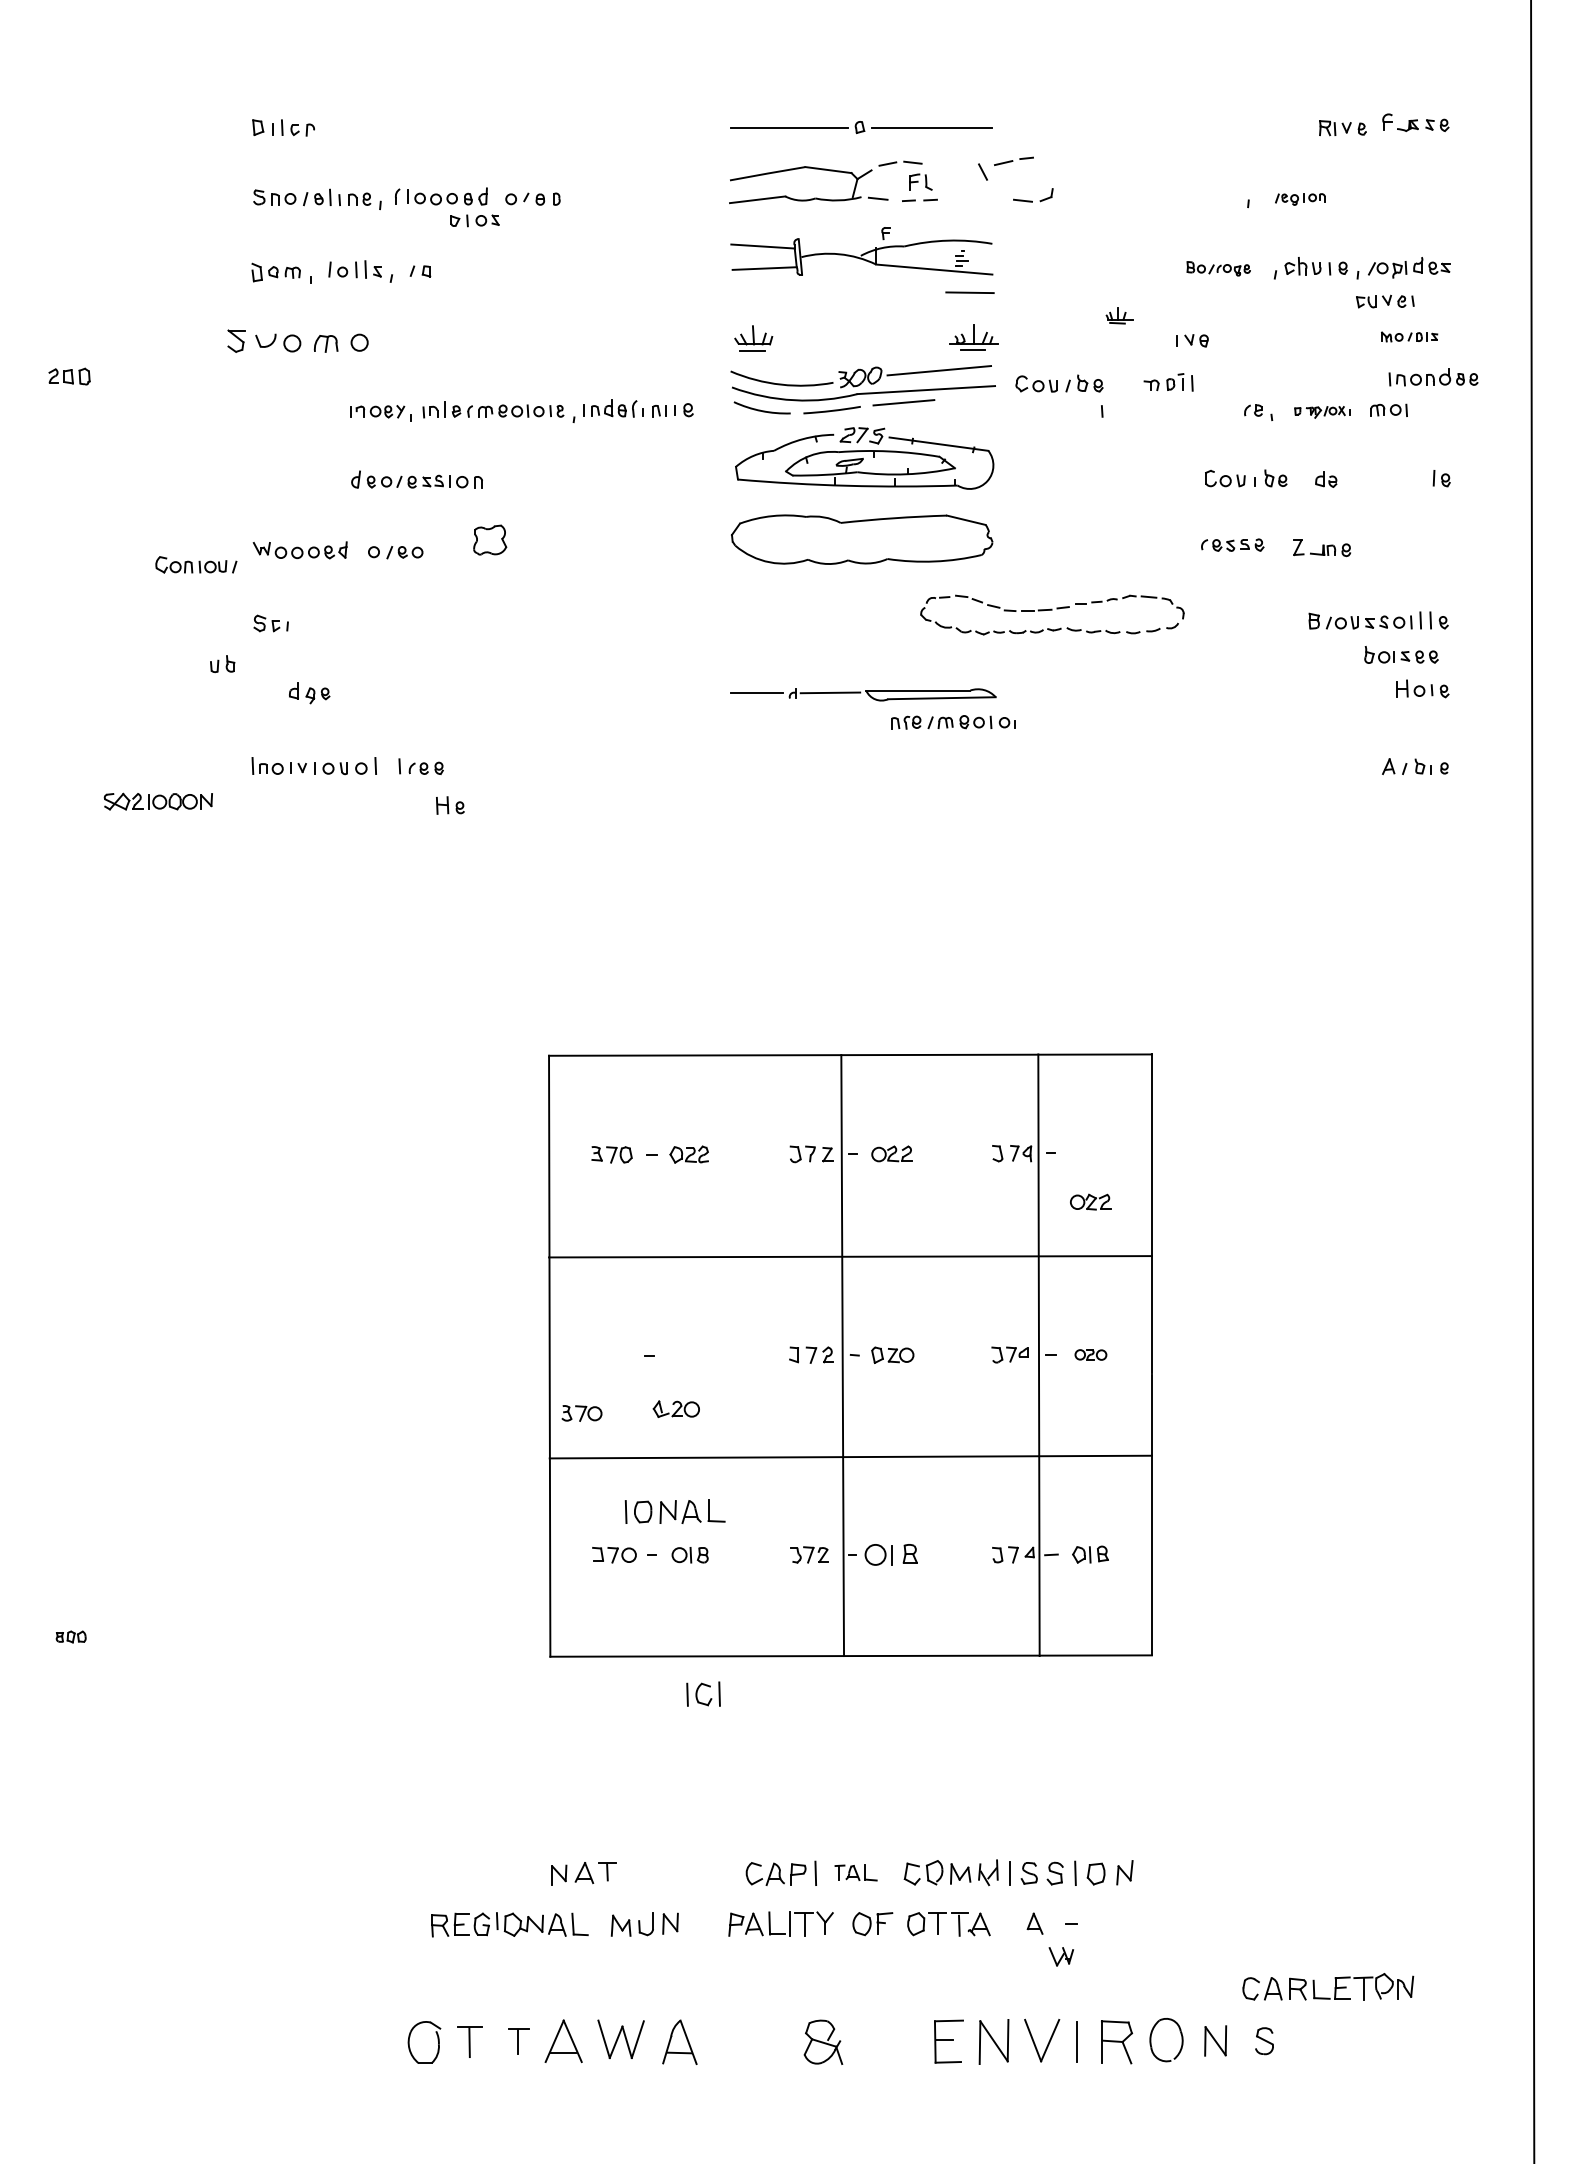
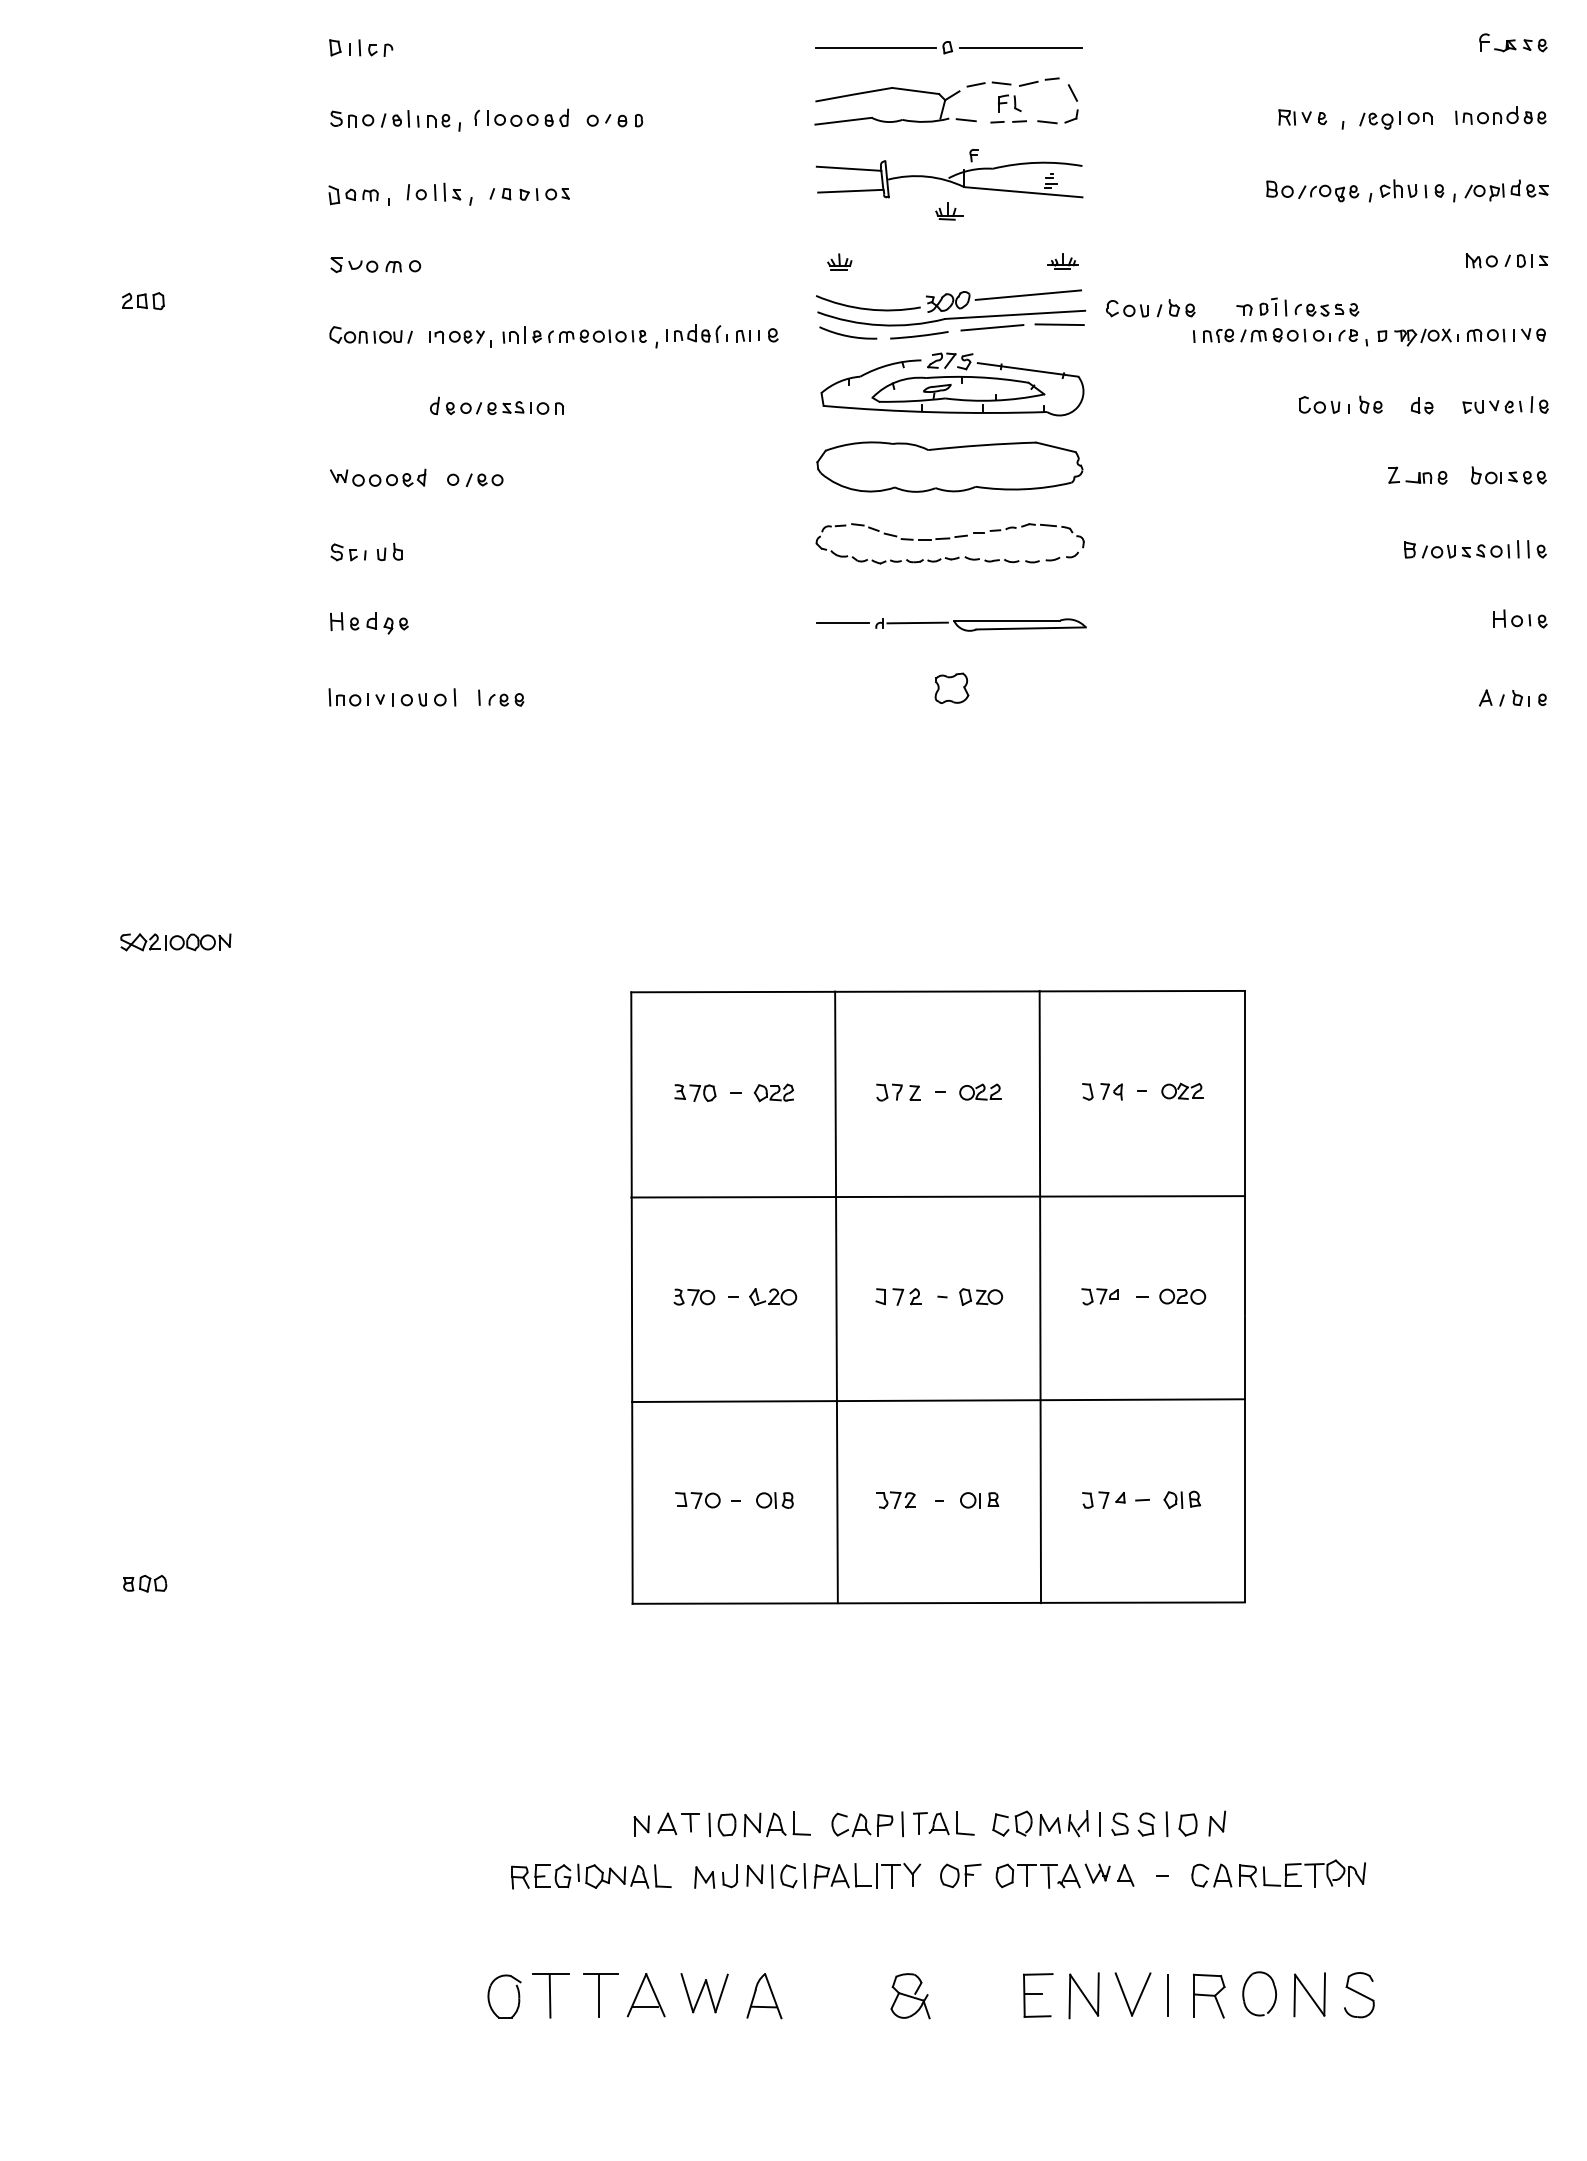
part: (1342, 128) -> (1302, 117), moved
part: (1013, 160) -> (1038, 81), moved
part: (1033, 195) -> (1058, 116), moved
part: (1300, 199) -> (1395, 120), size x1.43
part: (474, 220) -> (544, 194), moved
part: (1218, 268) -> (1312, 191), size x1.43
line: (969, 292) -> (1059, 324), moved
part: (1385, 301) -> (1492, 406), moved
part: (1119, 315) -> (949, 211), moved
part: (1409, 336) -> (1506, 260), size x1.43
part: (753, 337) -> (839, 261), size x0.62
part: (972, 337) -> (1062, 261), size x0.62
part: (1192, 340) -> (1529, 334), moved
part: (297, 341) -> (375, 265), size x0.62
part: (1433, 377) -> (1500, 115), moved
part: (1322, 412) -> (1418, 337), size x1.43
part: (490, 539) -> (952, 687), moved
part: (1232, 544) -> (1326, 309), moved
part: (196, 564) -> (371, 334), moved
part: (1052, 614) -> (950, 543), moved
part: (1401, 654) -> (1508, 475), moved
part: (222, 664) -> (389, 552), moved
part: (953, 722) -> (1266, 335), moved
part: (157, 801) -> (174, 942), moved
part: (450, 805) -> (344, 621), moved
part: (1090, 1201) -> (1182, 1090), moved
part: (1090, 1354) -> (1182, 1296), size x1.43
line: (842, 1355) -> (836, 1297), moved
line: (1038, 1355) -> (1039, 1297), moved
part: (675, 1408) -> (772, 1296), moved
part: (581, 1413) -> (693, 1297), moved
part: (674, 1511) -> (758, 1824), moved
part: (891, 1555) -> (979, 1500), size x0.71
part: (70, 1636) -> (144, 1583), size x1.43
part: (703, 1693) -> (788, 1875), moved
part: (855, 1872) -> (943, 1823), size x1.43
part: (1061, 1956) -> (1097, 1873), moved
part: (1334, 1987) -> (1285, 1874), moved
part: (1215, 2040) -> (1309, 1994), size x1.43
part: (1264, 2040) -> (1359, 1994), size x1.67
part: (518, 2041) -> (600, 1995), size x1.67
part: (470, 2042) -> (551, 1996), size x1.43

